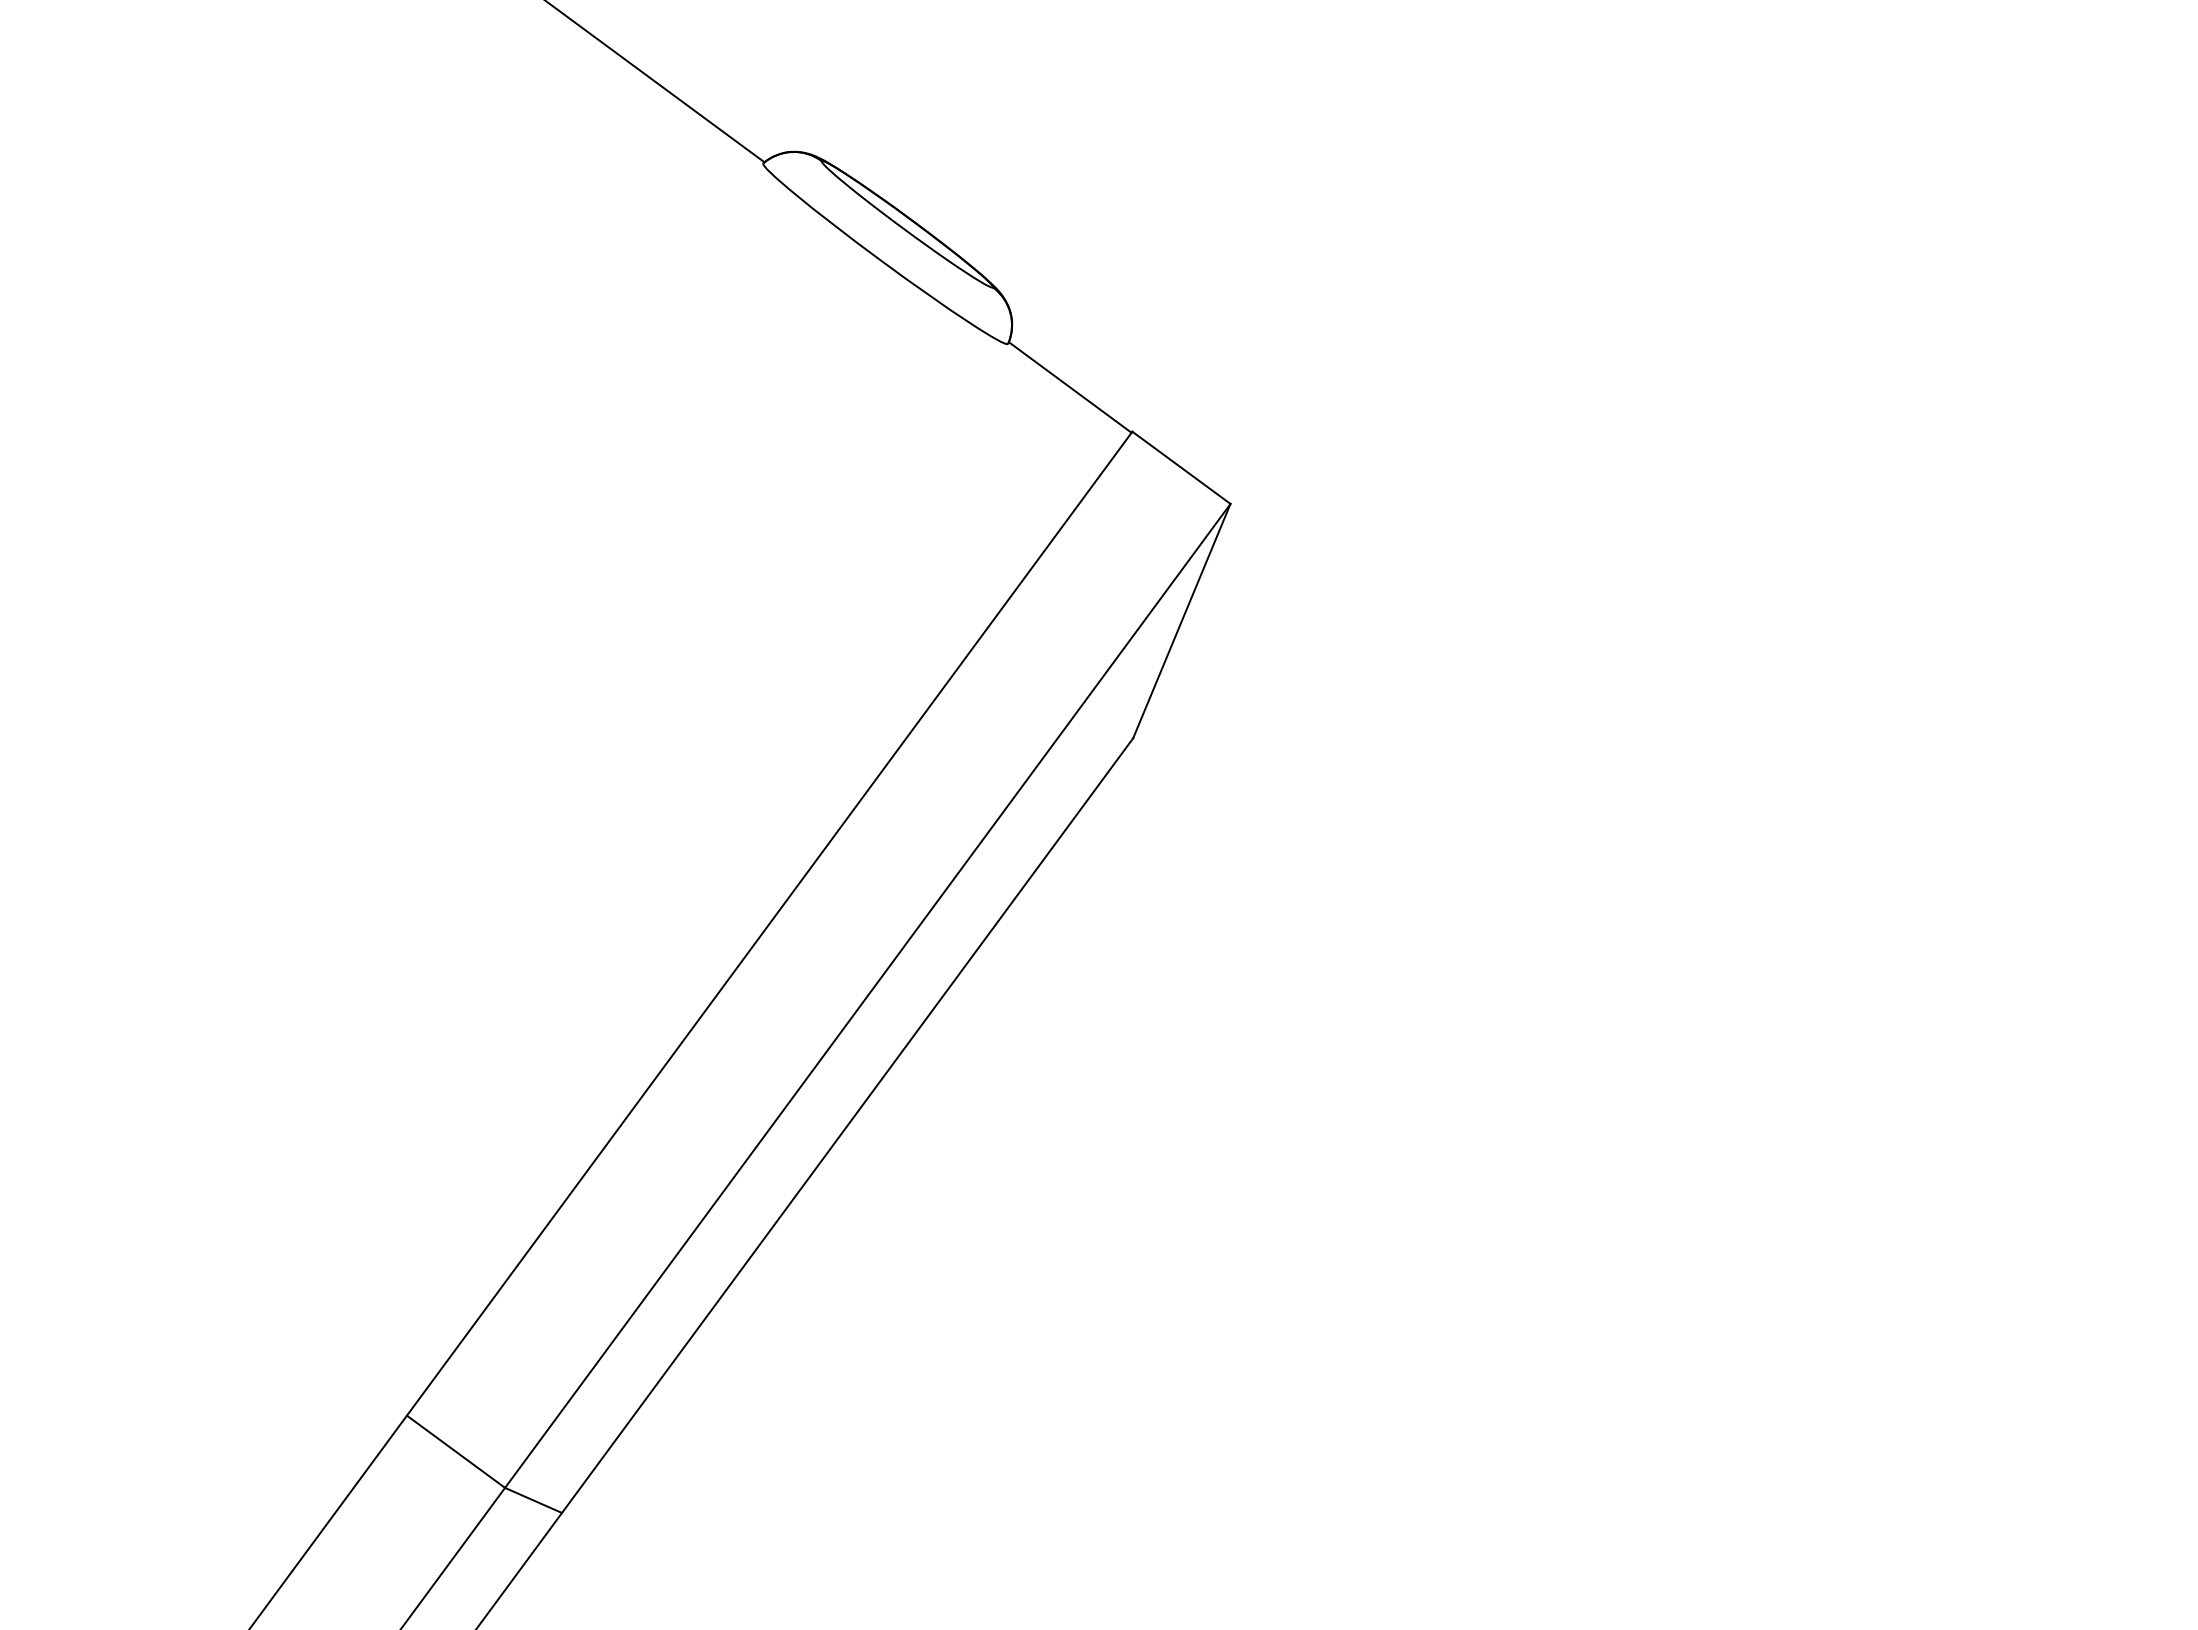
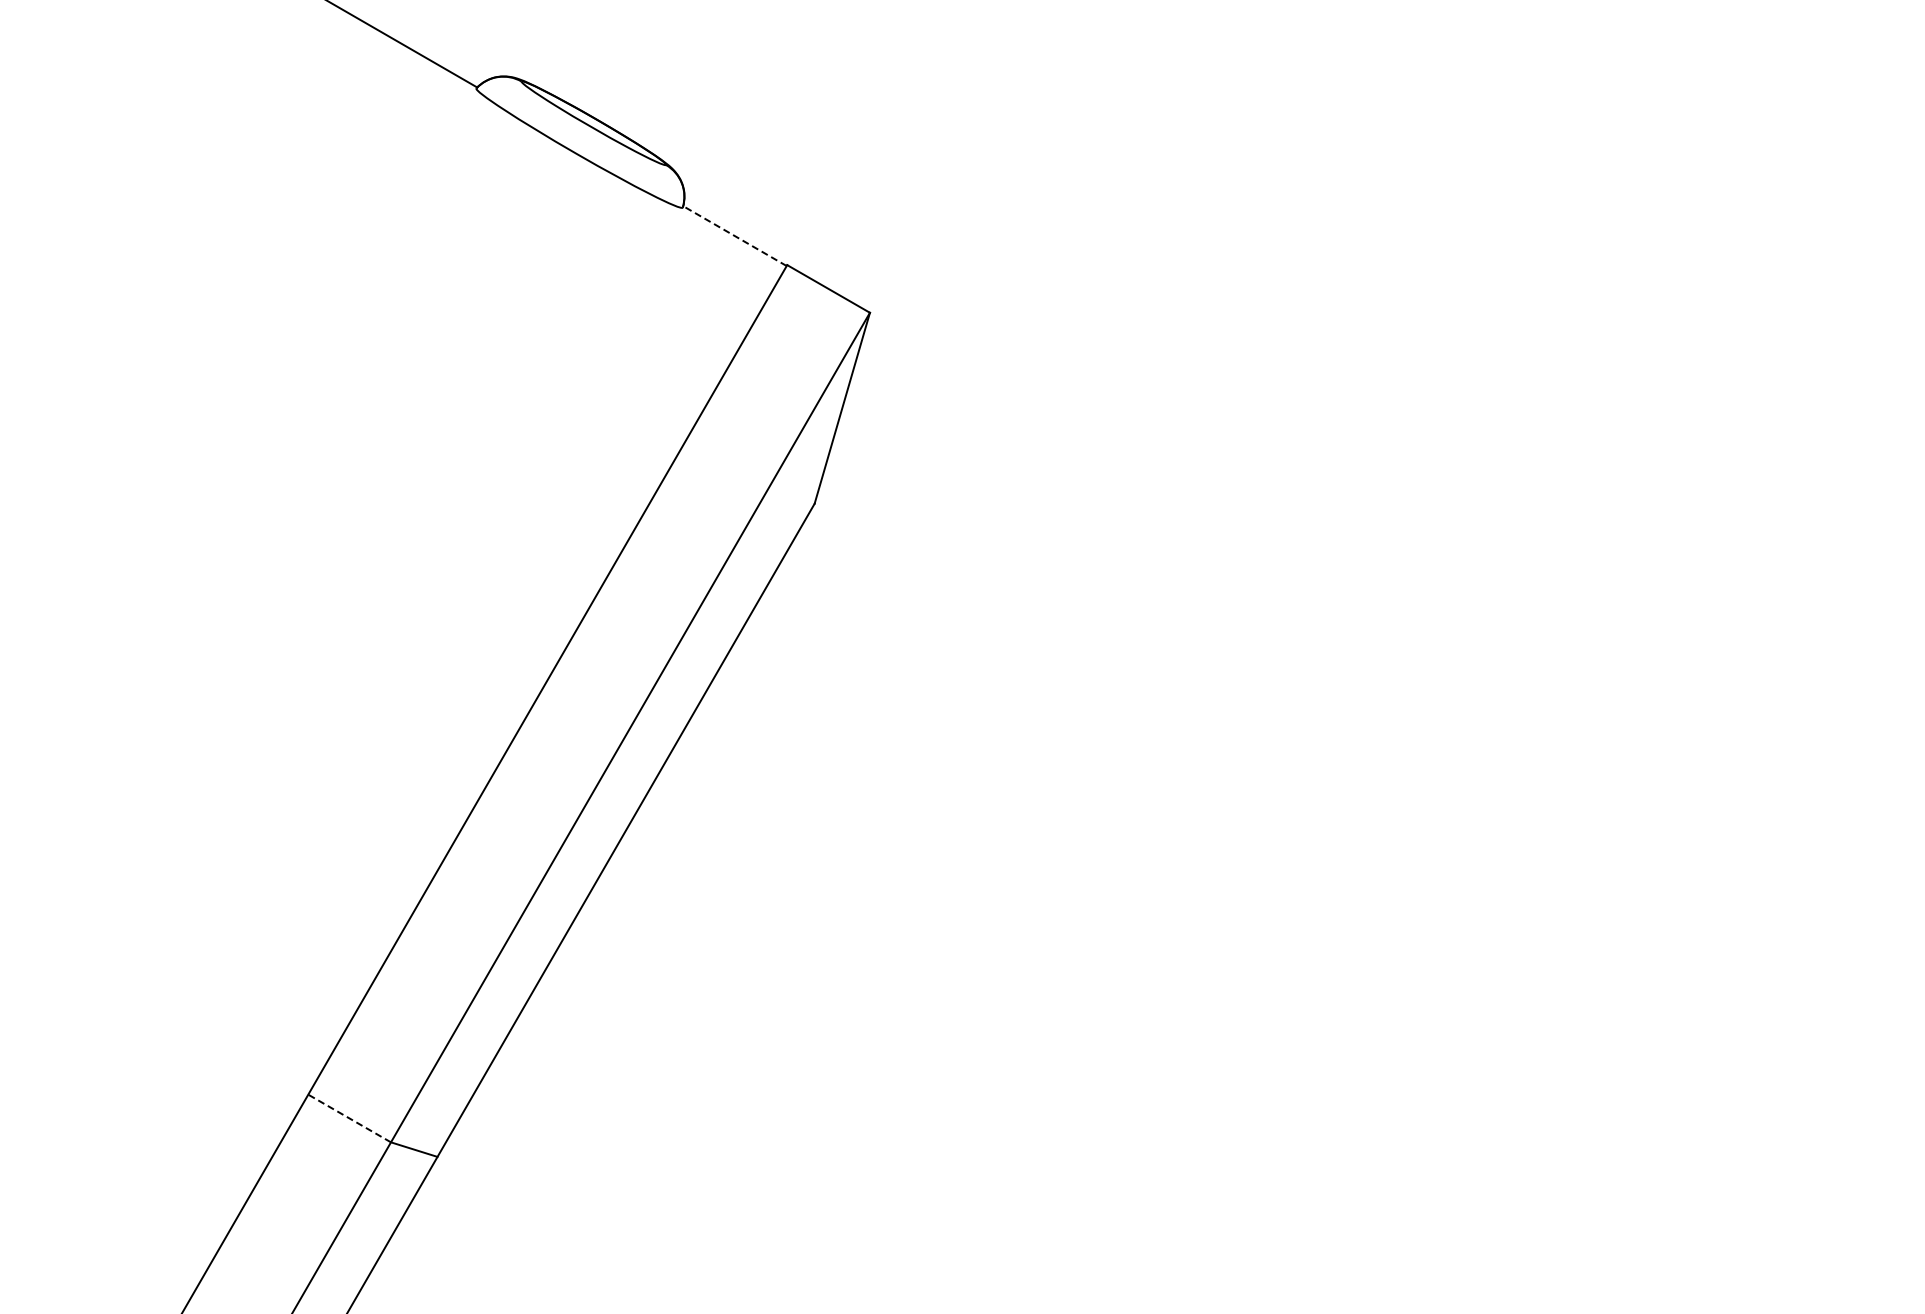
line: (1070, 388) -> (735, 236), solid -> dashed
line: (455, 1451) -> (349, 1118), solid -> dashed

